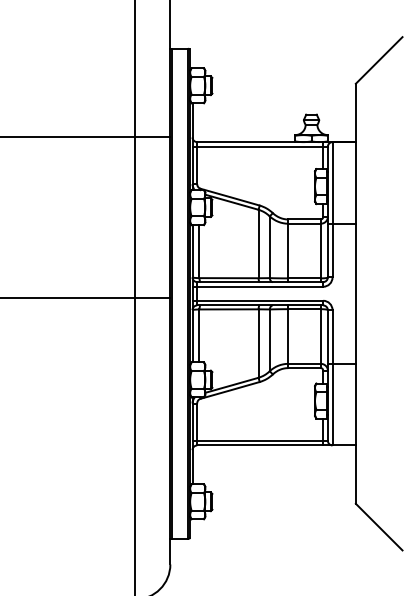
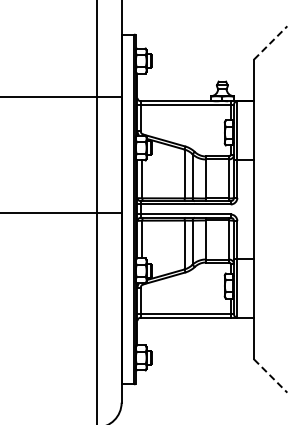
line: (378, 59) -> (270, 42), solid -> dashed
line: (378, 527) -> (270, 376), solid -> dashed

